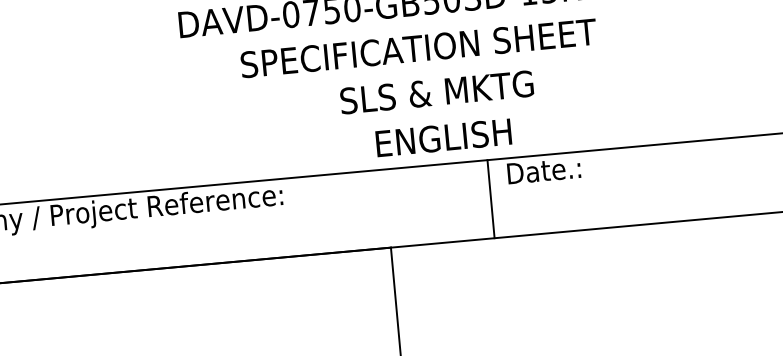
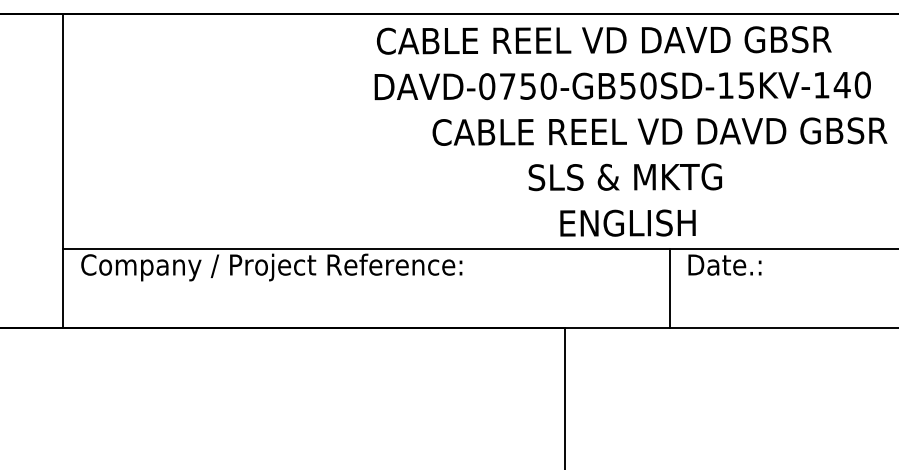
text: (466, 43) -> (659, 131), SPECIFICATION SHEET -> CABLE REEL VD DAVD GBSR

